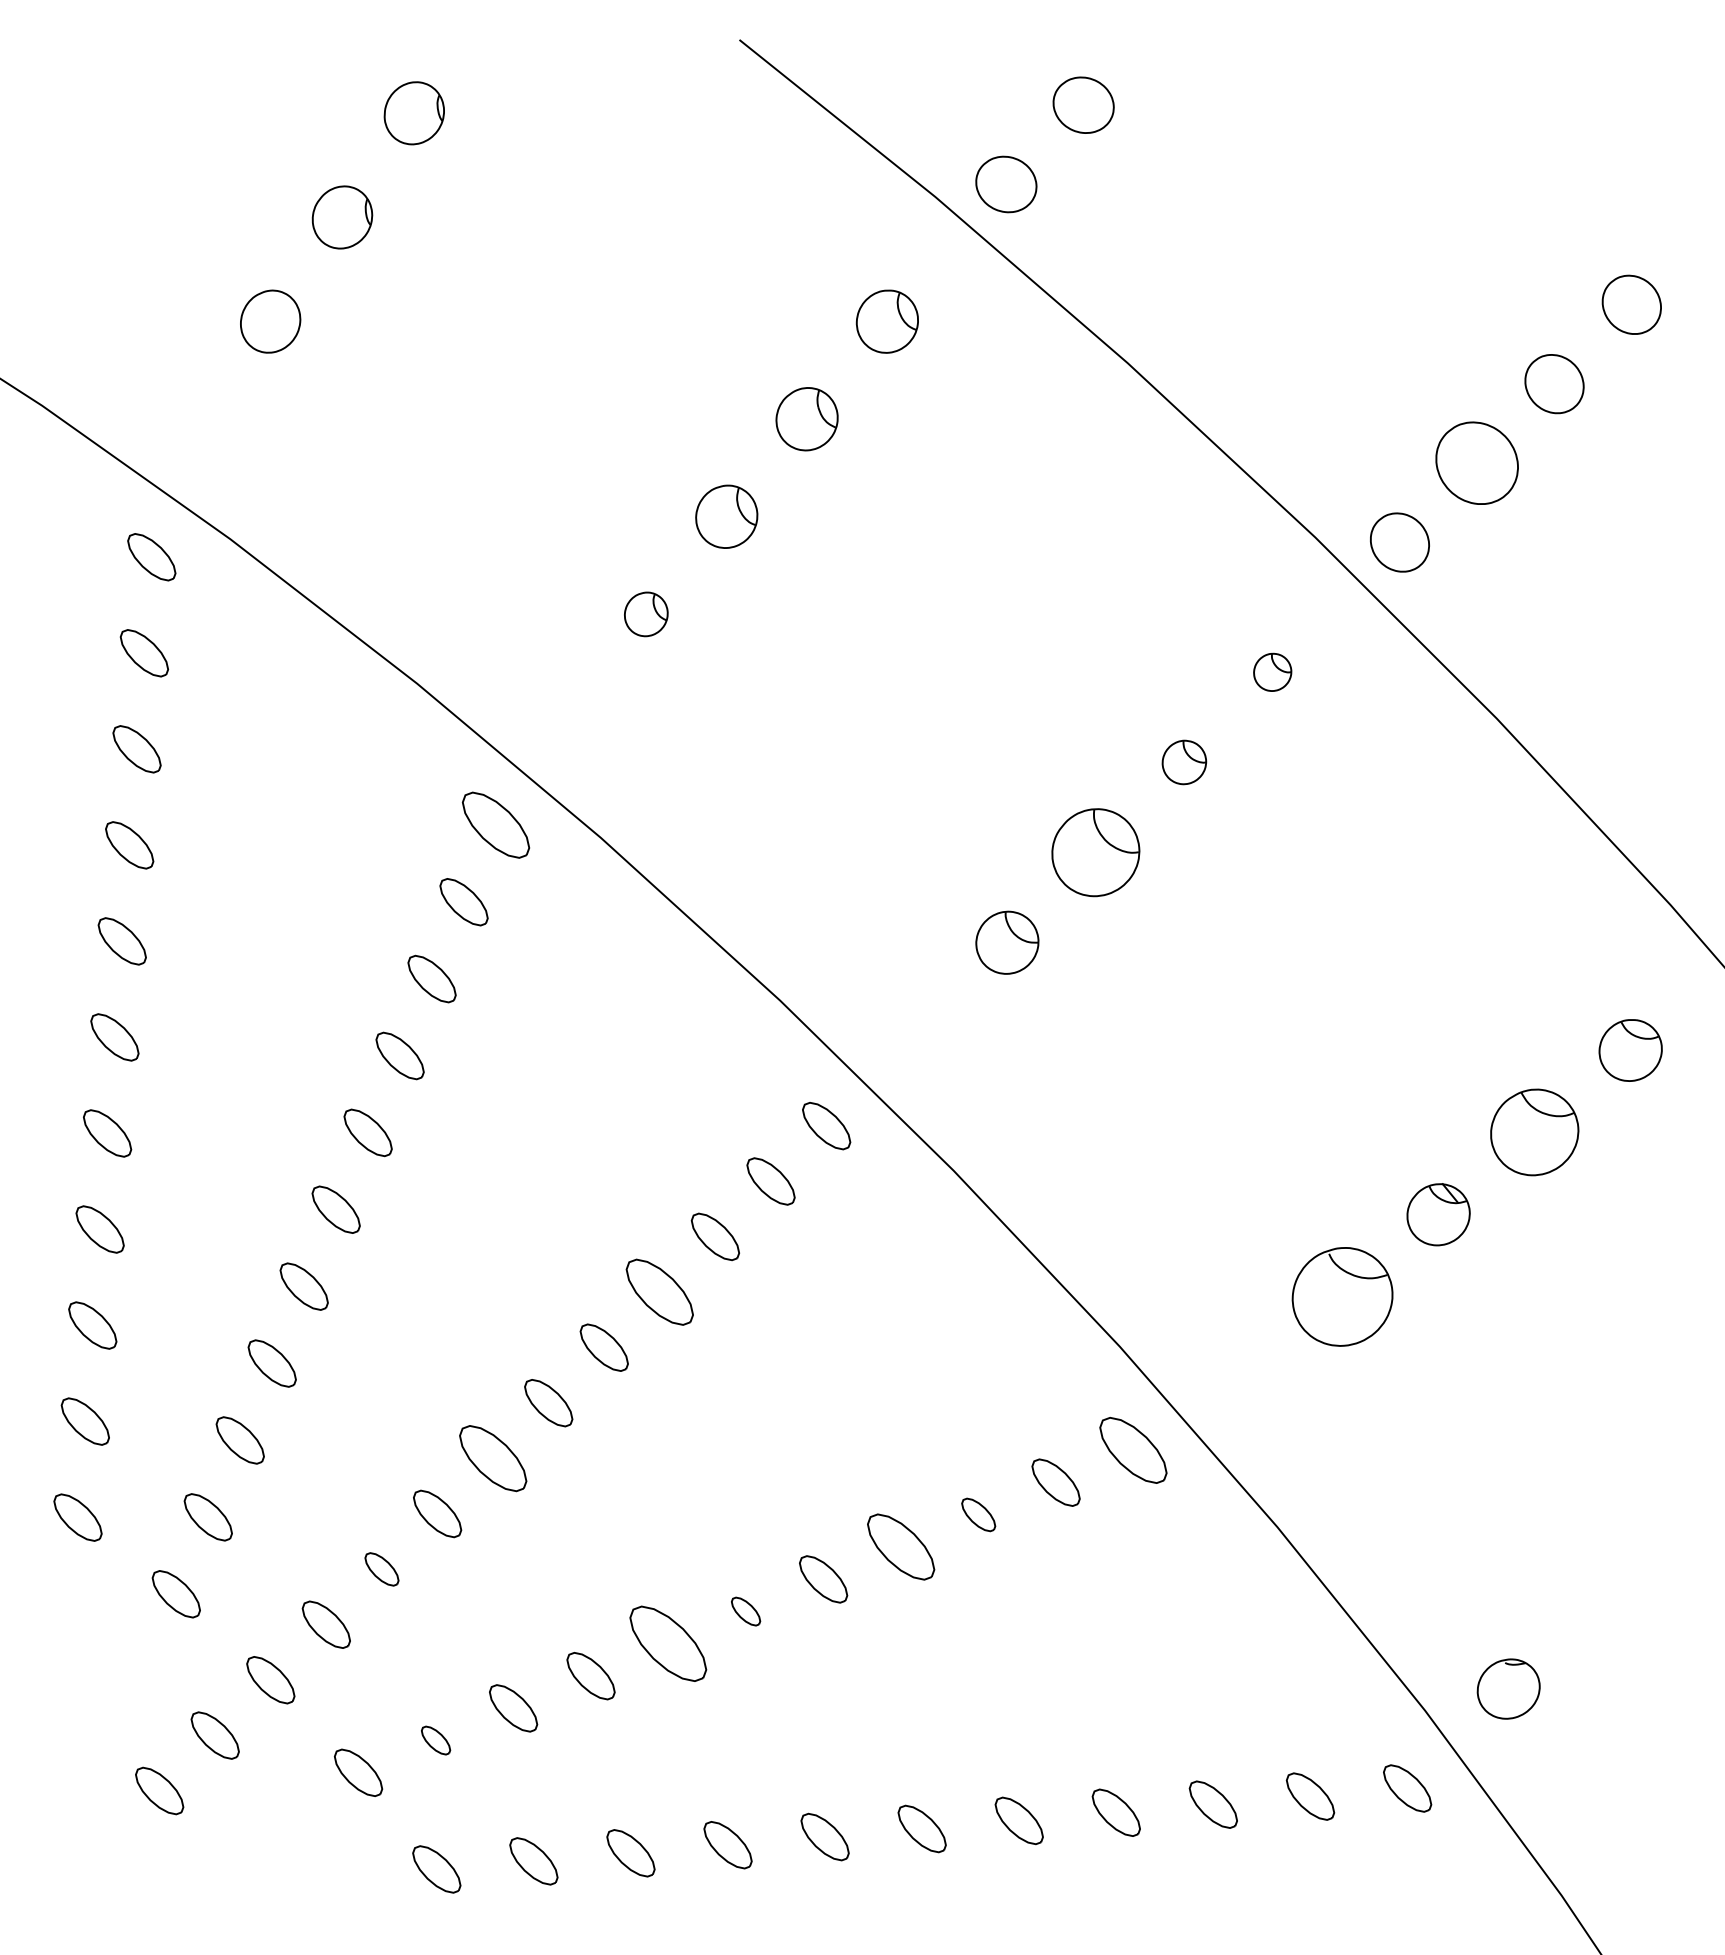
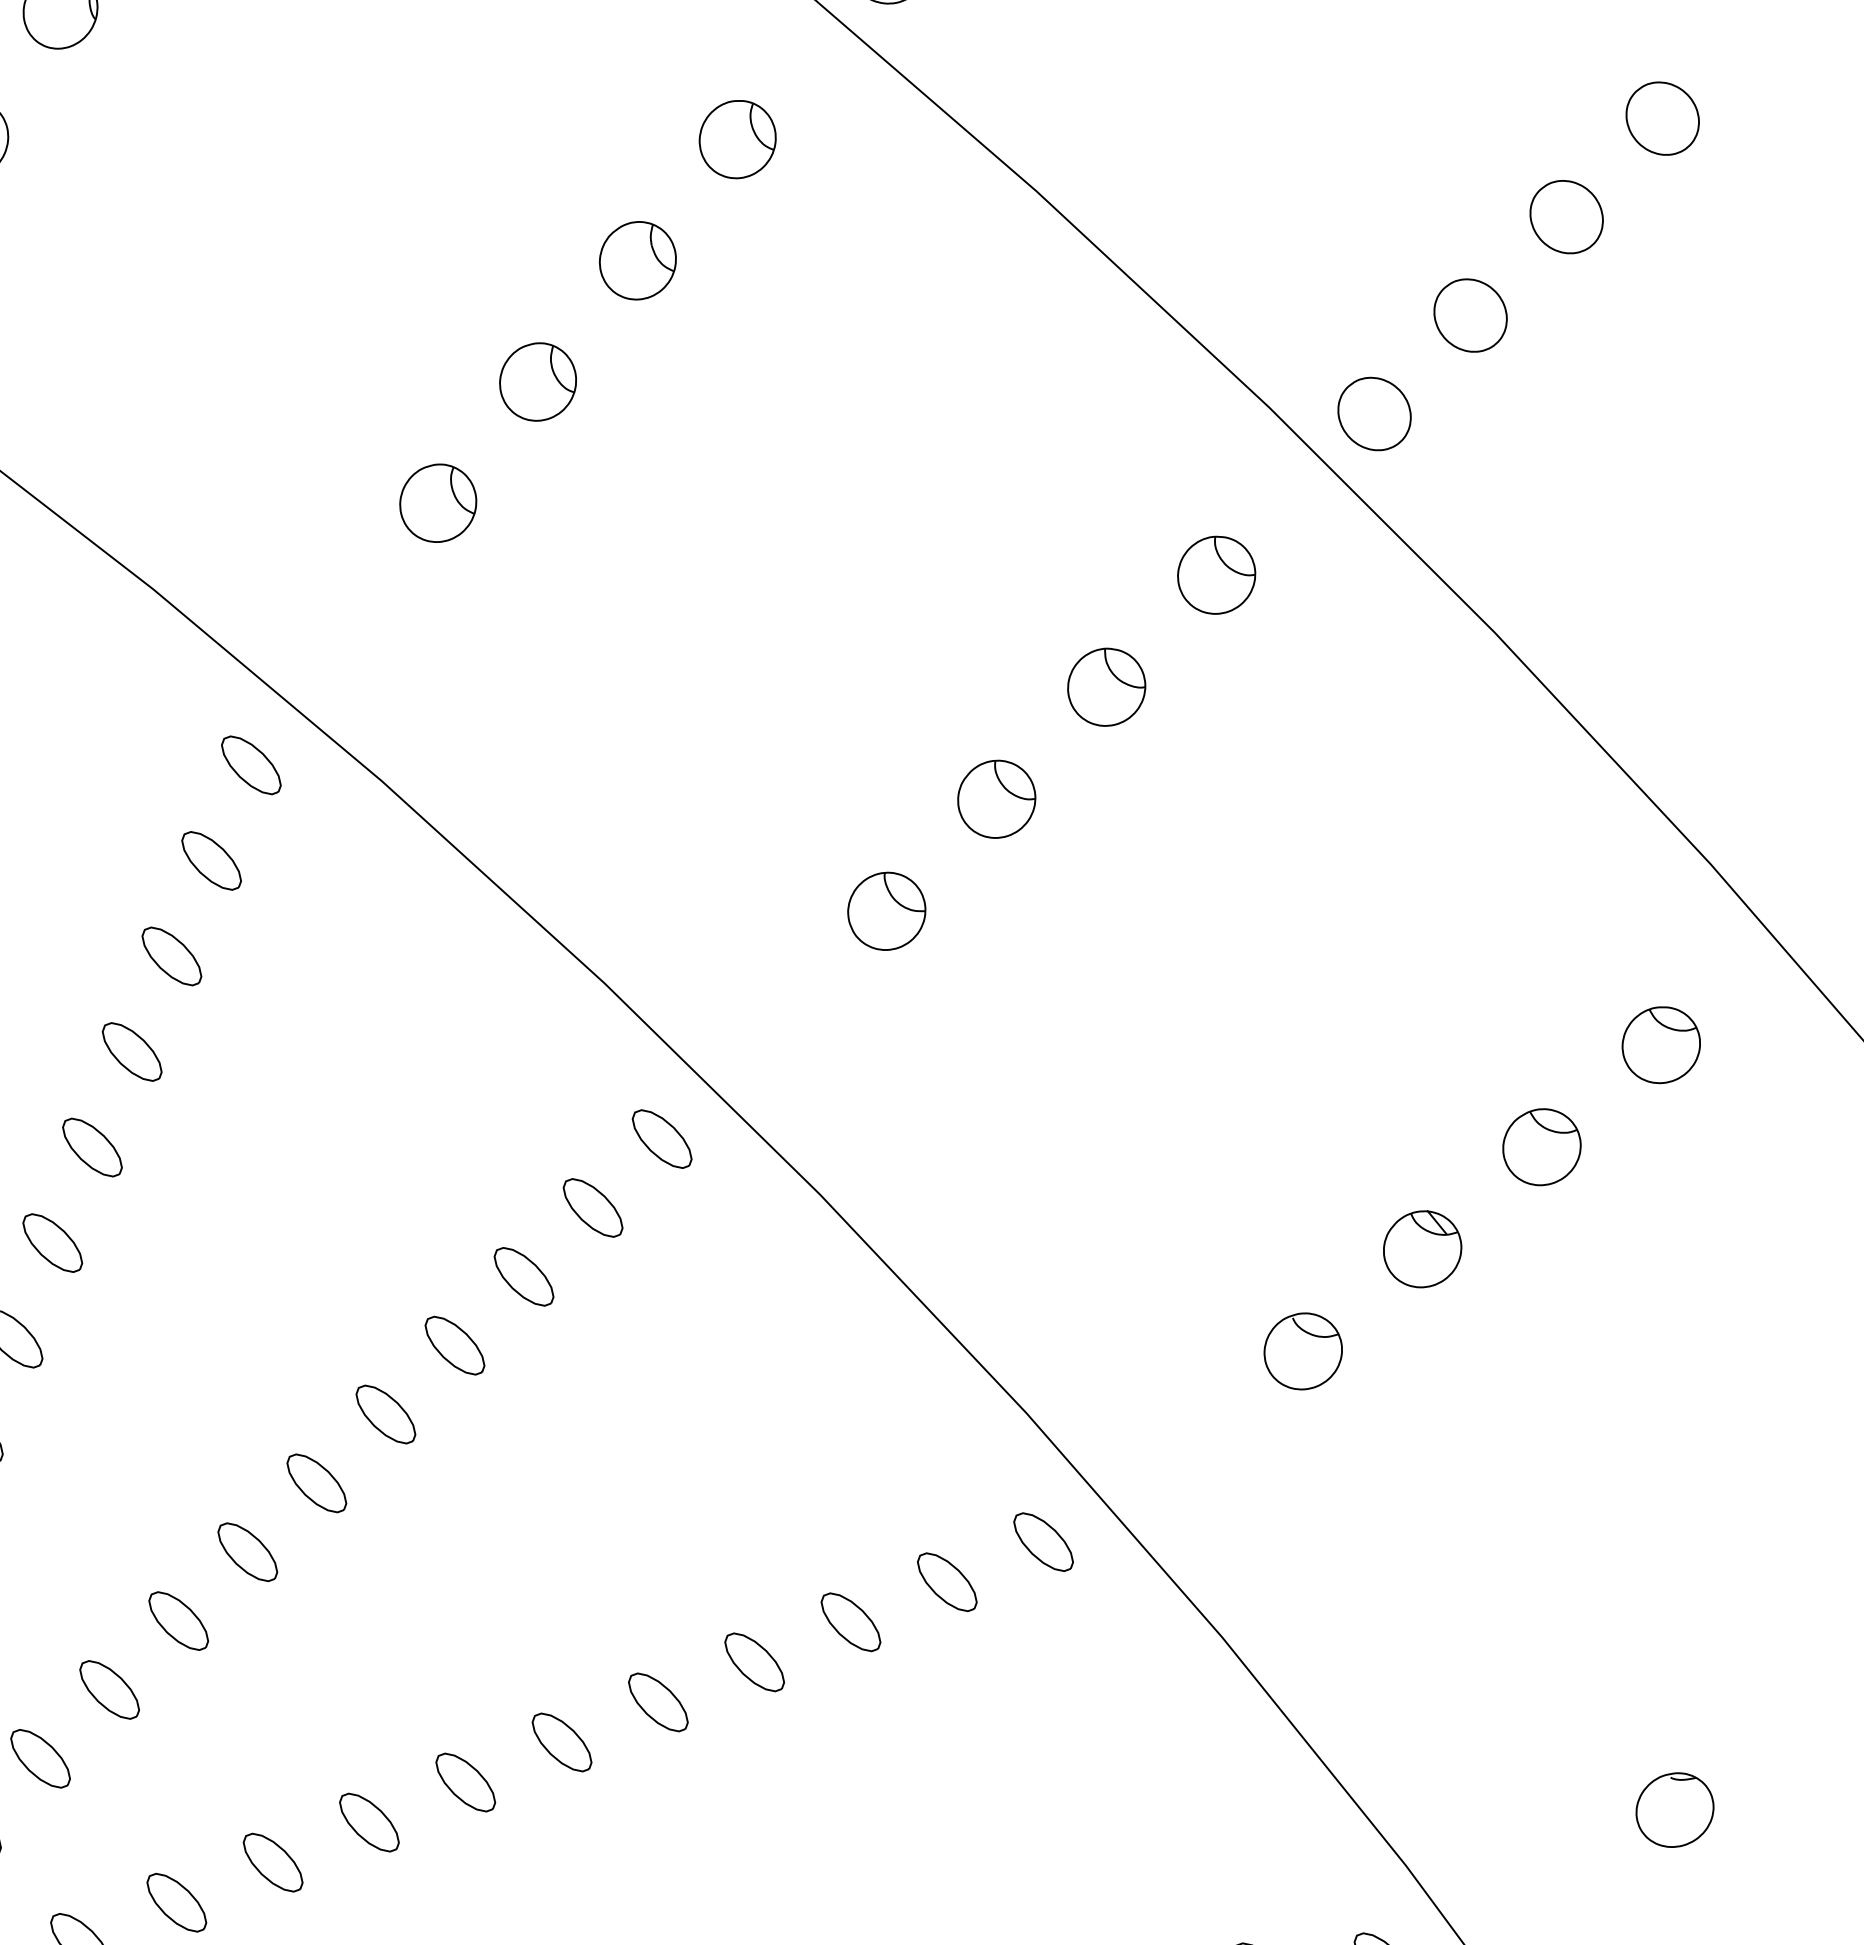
part: (1477, 463) -> (1470, 315), size x0.71
part: (645, 614) -> (437, 503), size x1.43
part: (1272, 672) -> (1216, 575), size x1.67
part: (1184, 762) -> (1106, 687), size x1.43
part: (495, 825) -> (250, 765), size x0.71
part: (1095, 852) -> (996, 799), size x0.71
part: (1534, 1132) -> (1541, 1147), size x0.71
part: (659, 1292) -> (454, 1345), size x0.71
part: (1342, 1296) -> (1303, 1350), size x0.62
part: (1133, 1450) -> (1043, 1542), size x0.71
part: (492, 1458) -> (246, 1552), size x0.71
part: (978, 1514) -> (850, 1621), size x1.43
part: (900, 1547) -> (753, 1662), size x0.71
part: (381, 1569) -> (109, 1690), size x1.43
part: (745, 1611) -> (561, 1742), size x1.67
part: (668, 1643) -> (465, 1782), size x0.62
part: (1508, 1688) -> (1674, 1809), moved
part: (435, 1740) -> (176, 1902), size x1.67

